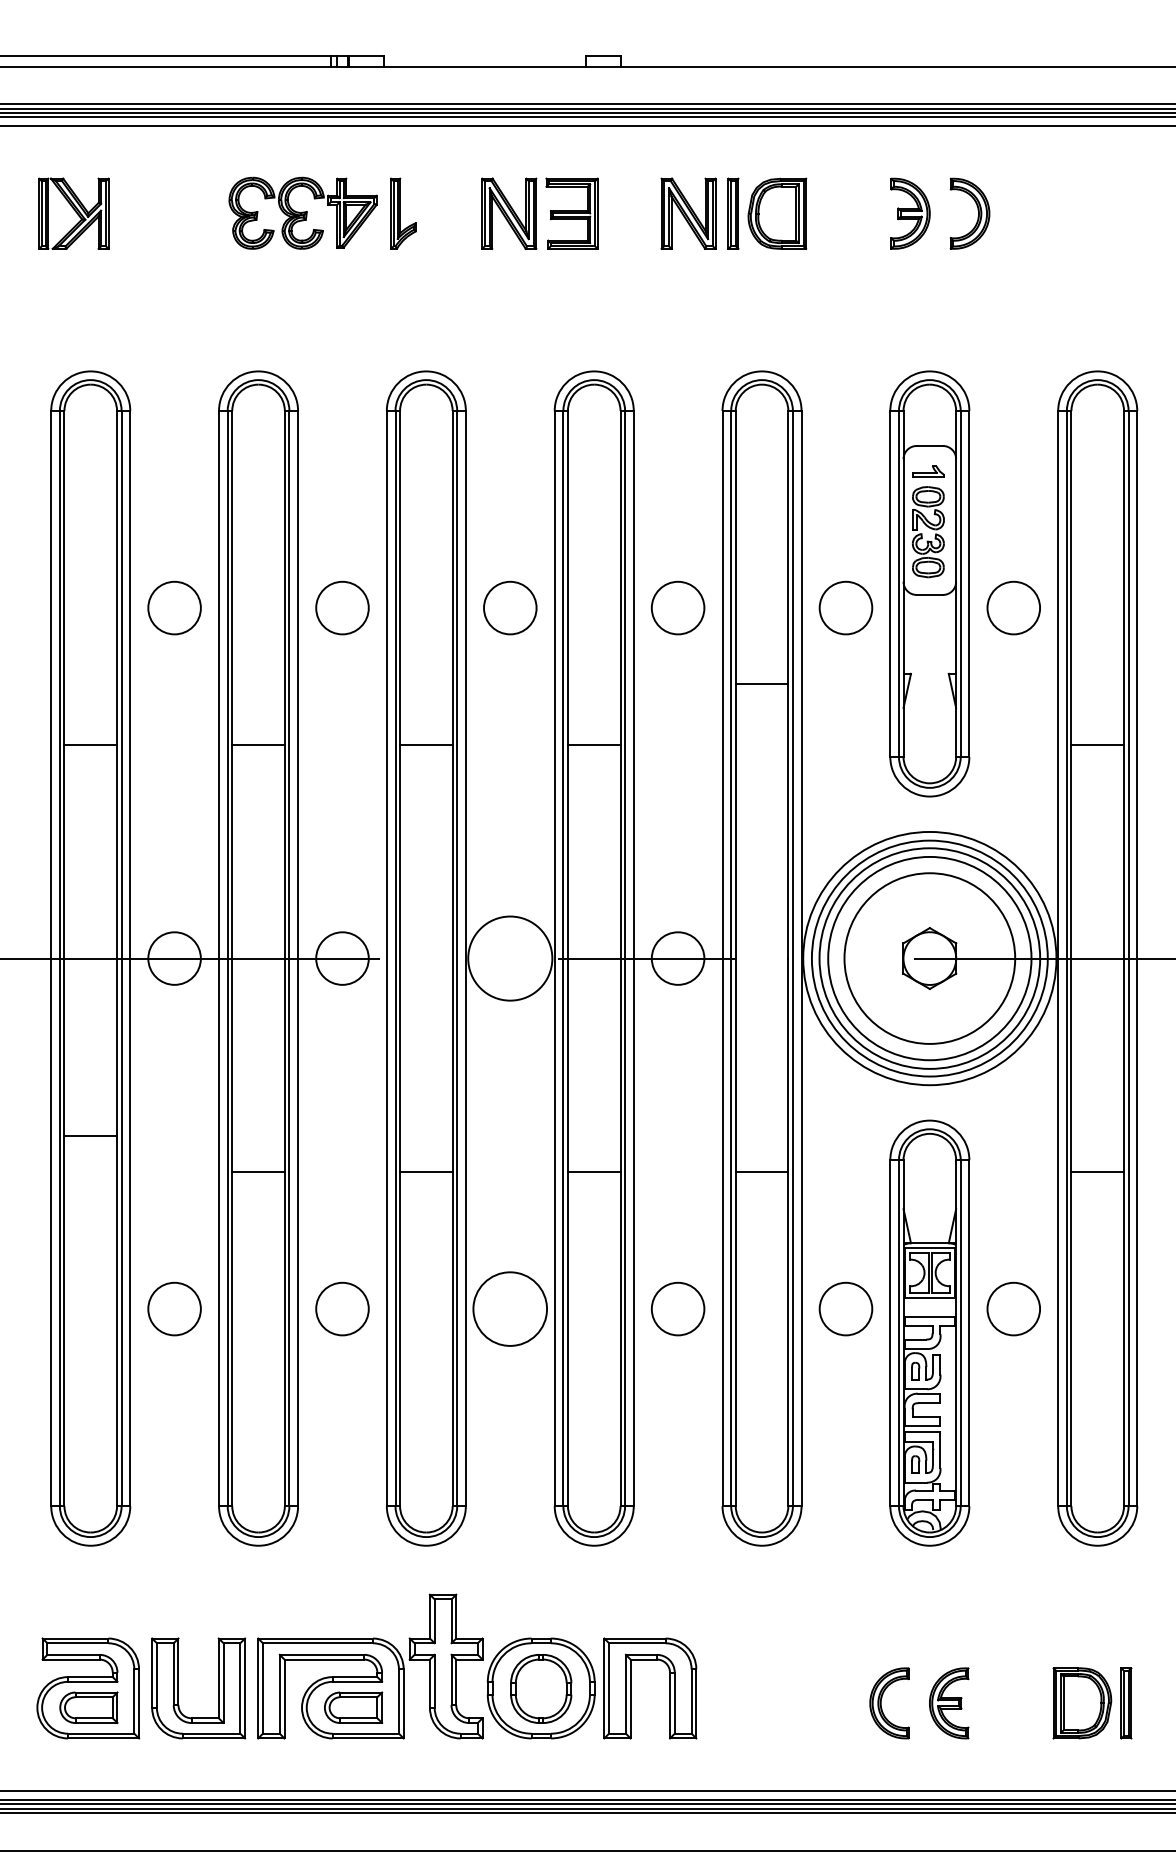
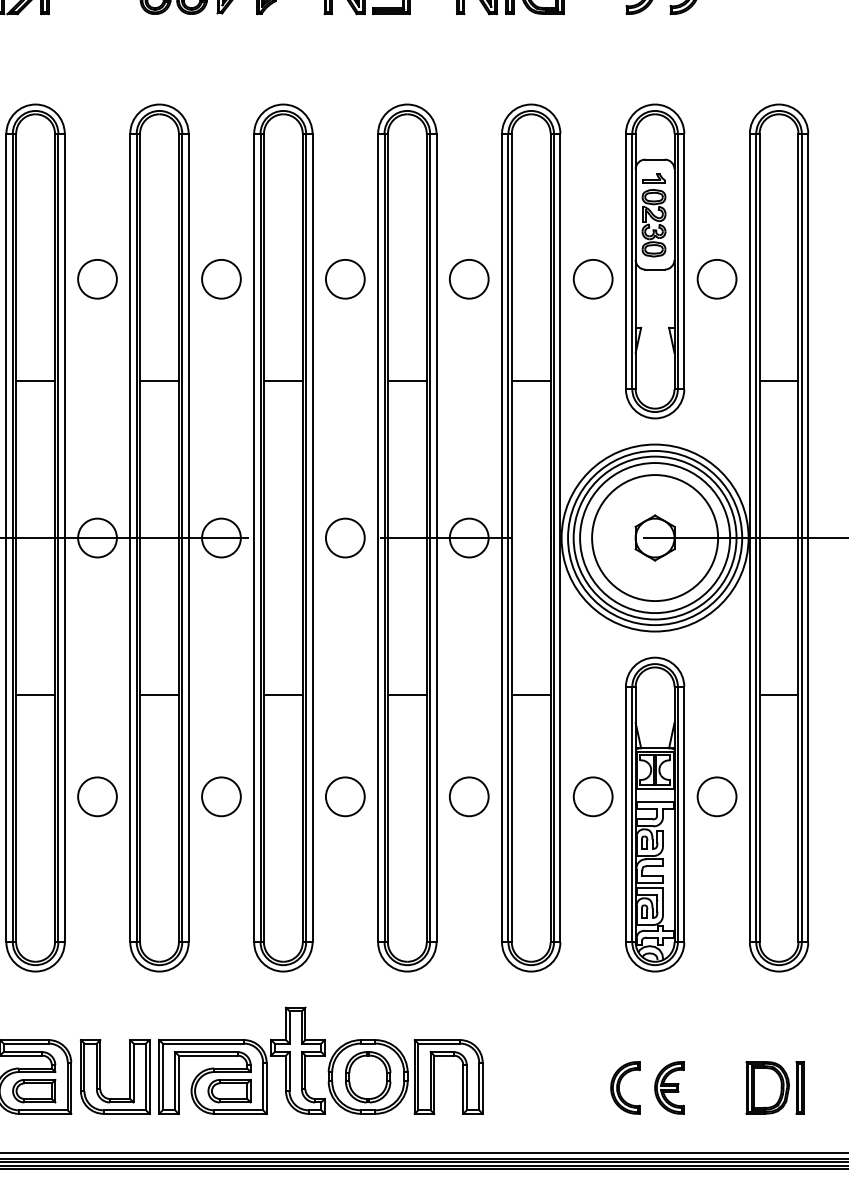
line: (761, 684) -> (530, 380), moved
circle: (510, 958) -> (345, 537), size x0.62
line: (90, 1135) -> (35, 695), moved
circle: (510, 1308) -> (345, 796), size x0.71

